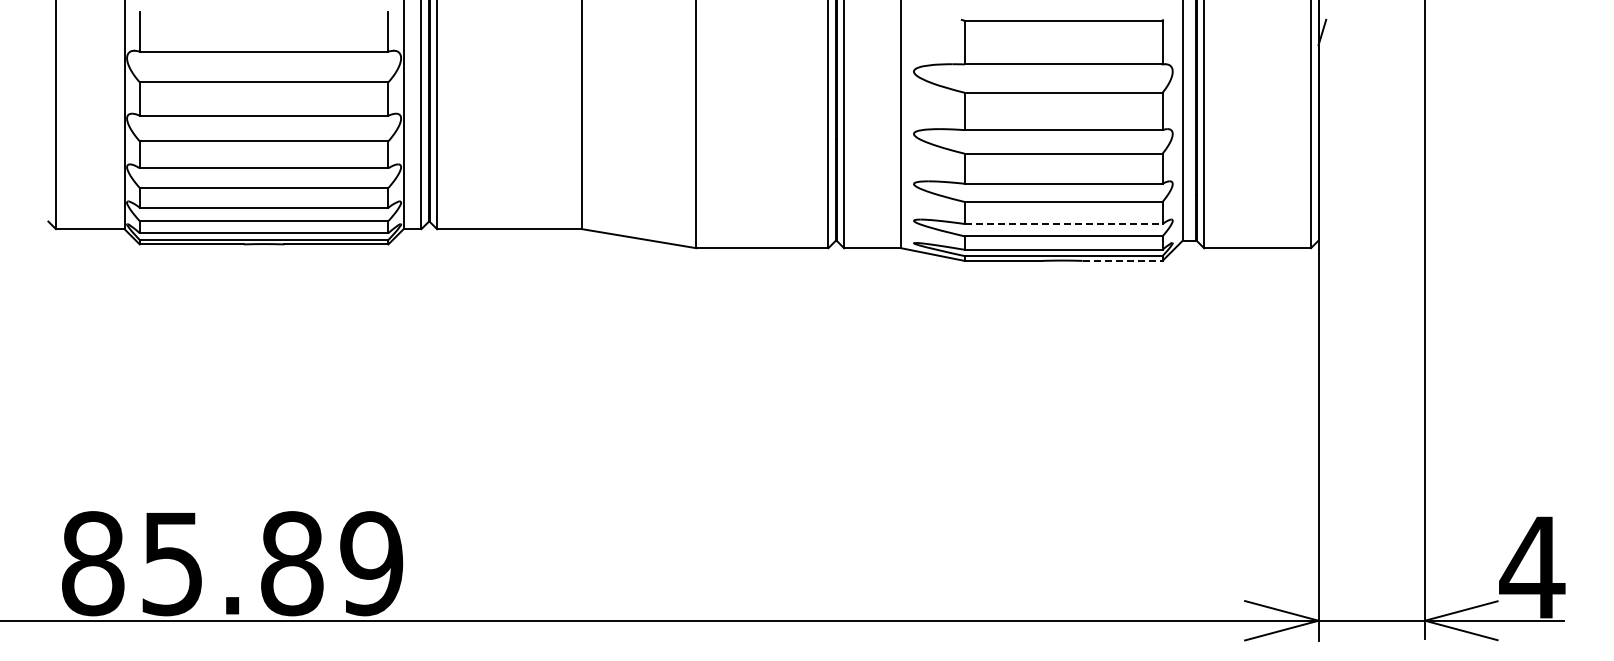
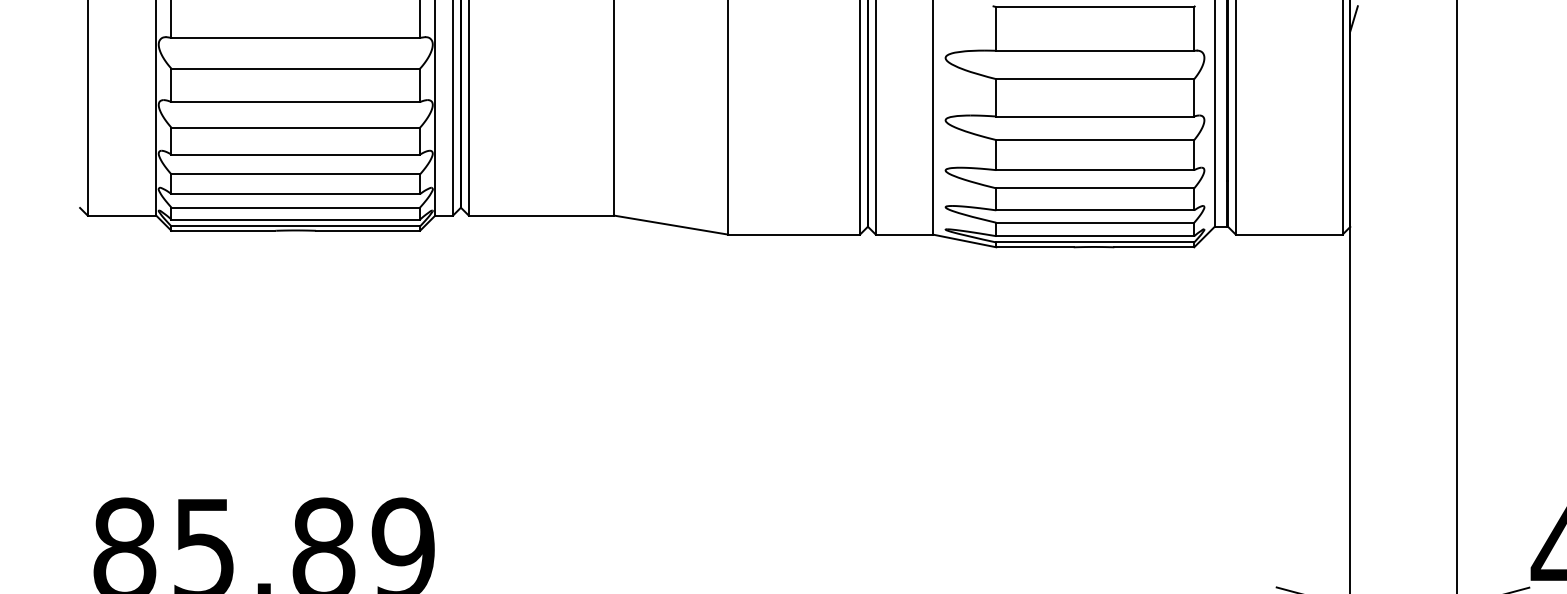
line: (1063, 223) -> (1095, 209), dashed -> solid
line: (1122, 260) -> (1154, 246), dashed -> solid

